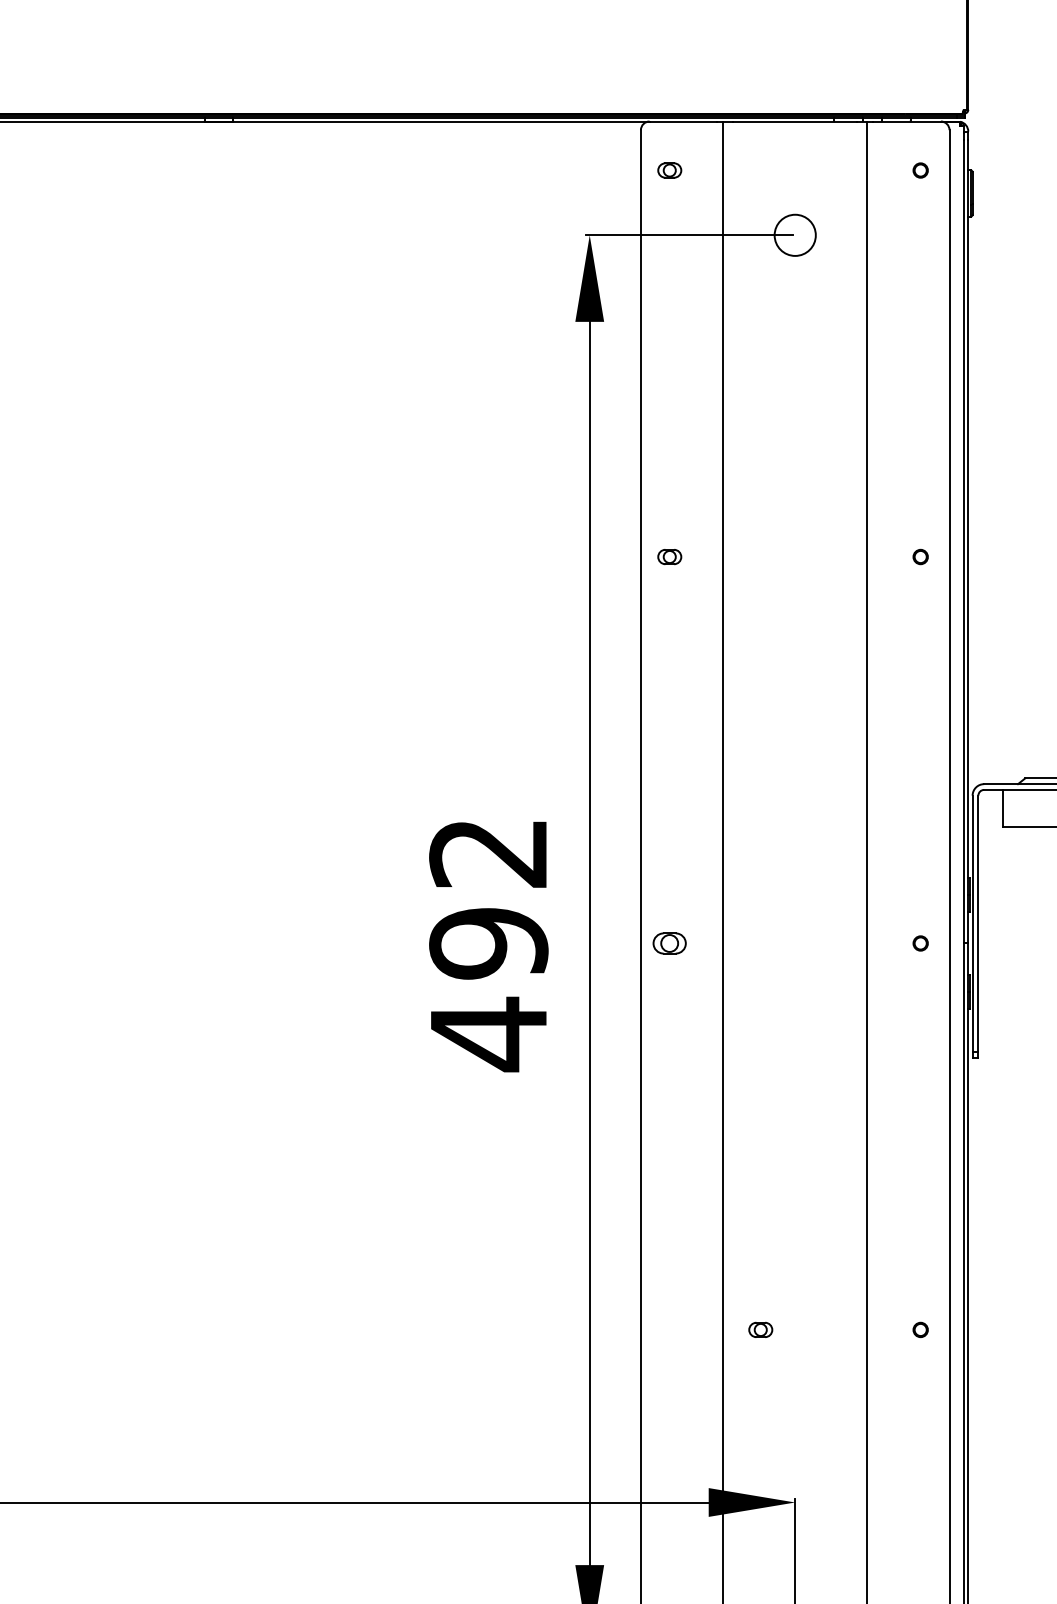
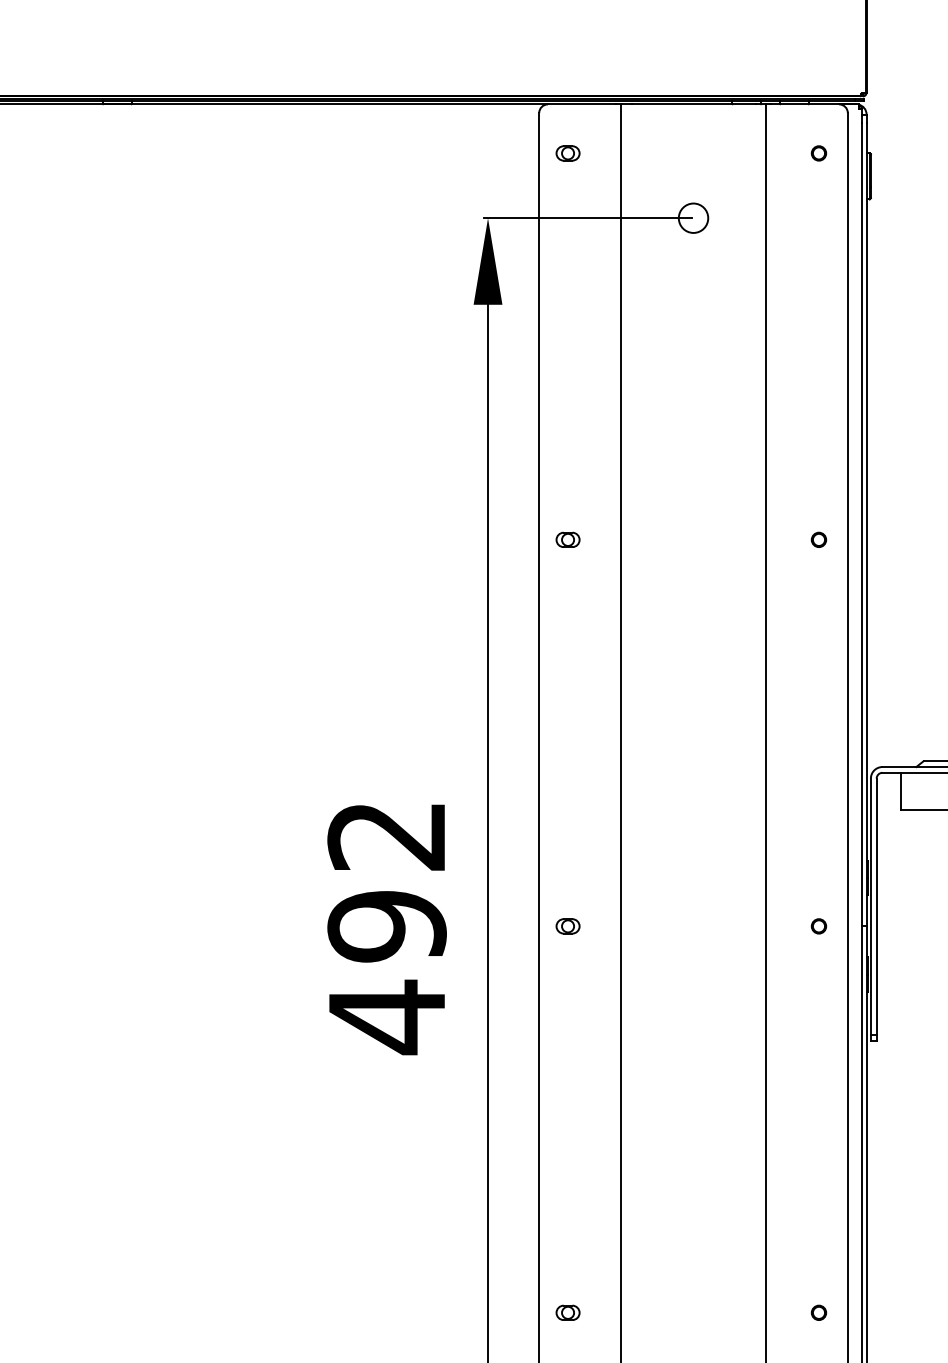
circle: (794, 235) -> (692, 218), size x0.71
part: (669, 943) -> (567, 926), size x0.71
part: (760, 1329) -> (567, 1312), moved

